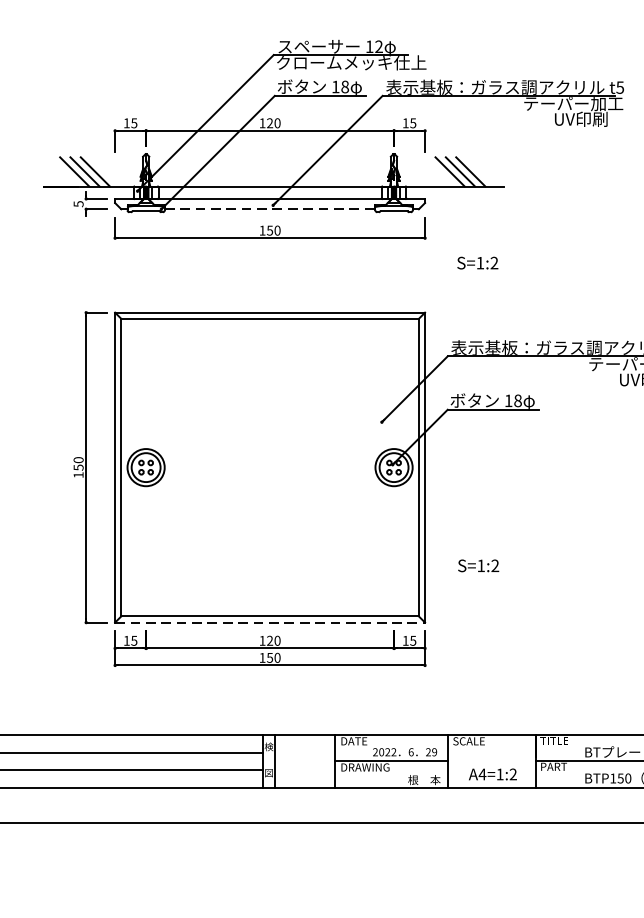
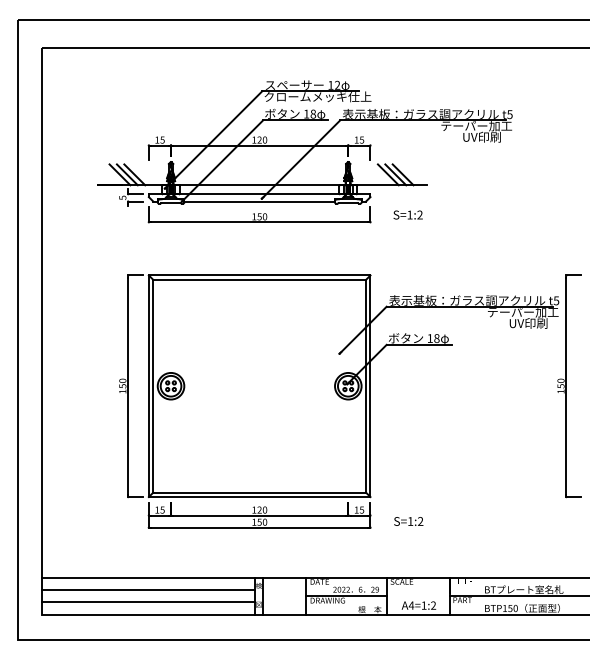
line: (271, 209) -> (260, 201), dashed -> solid
text: (476, 262) -> (407, 214), moved
text: (478, 565) -> (408, 521), moved
line: (269, 623) -> (259, 497), dashed -> solid

